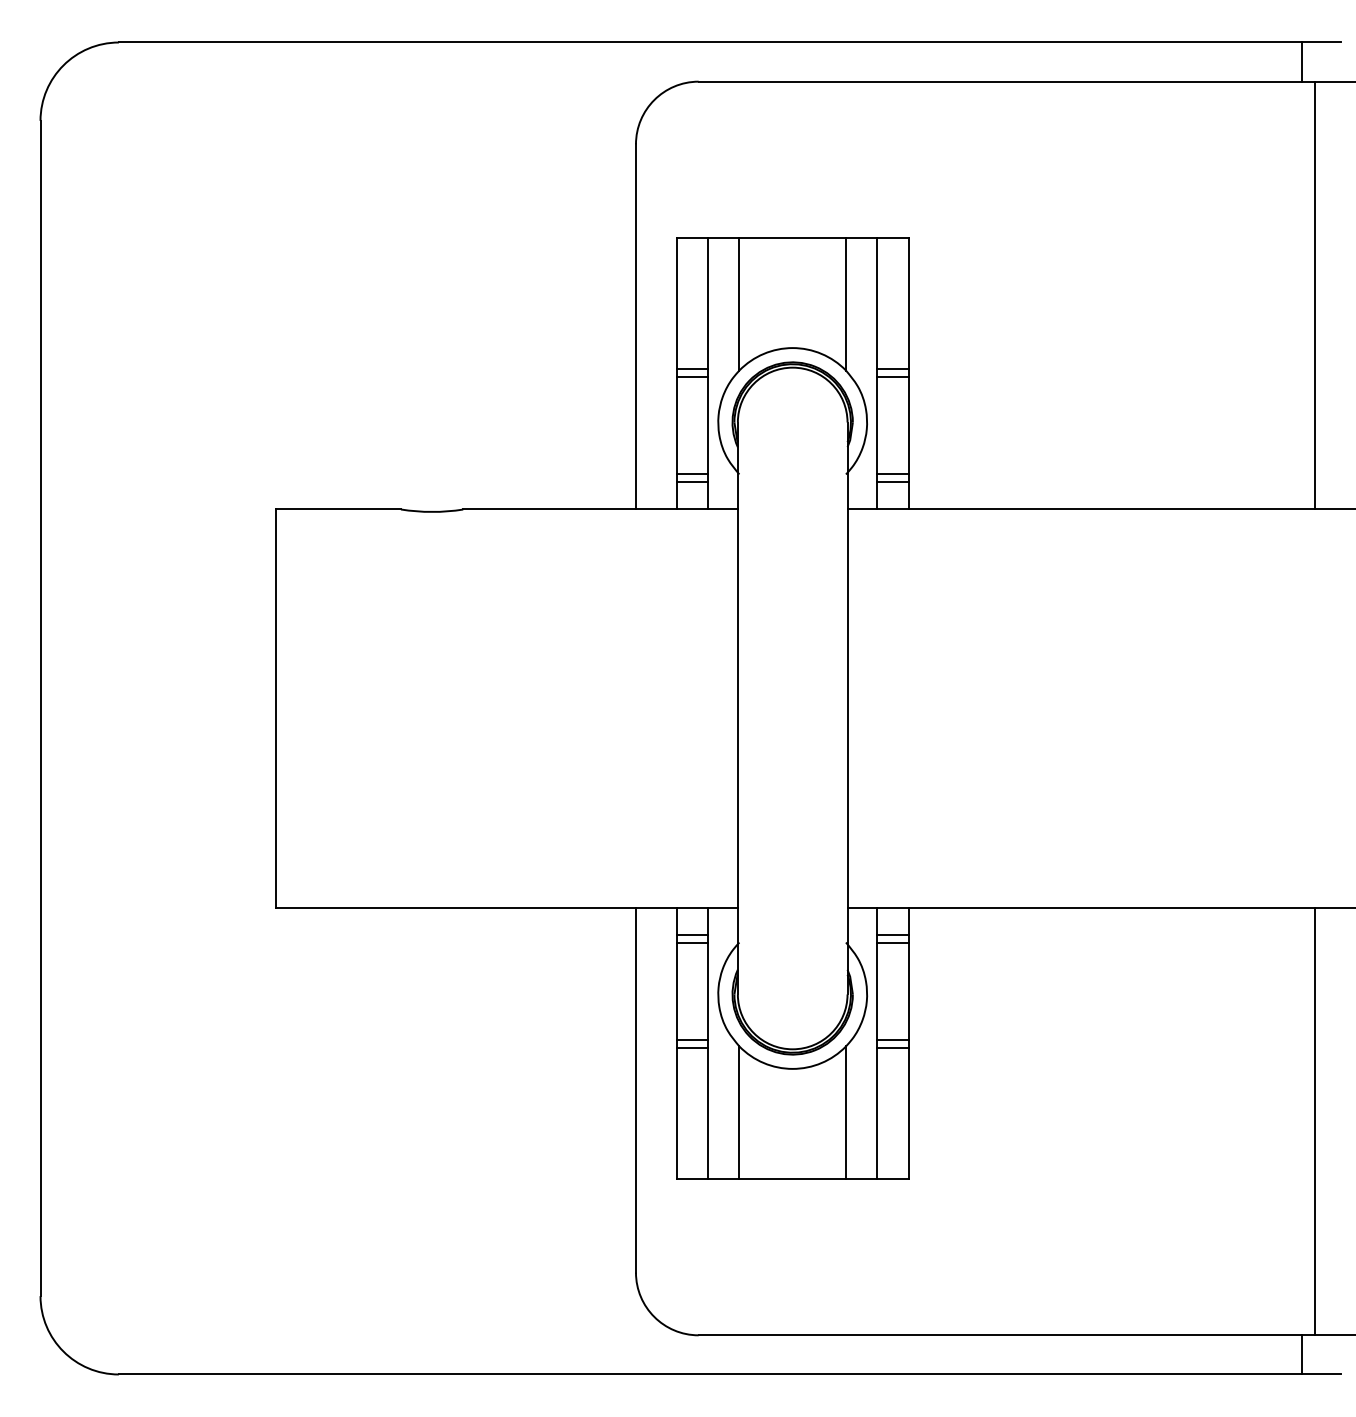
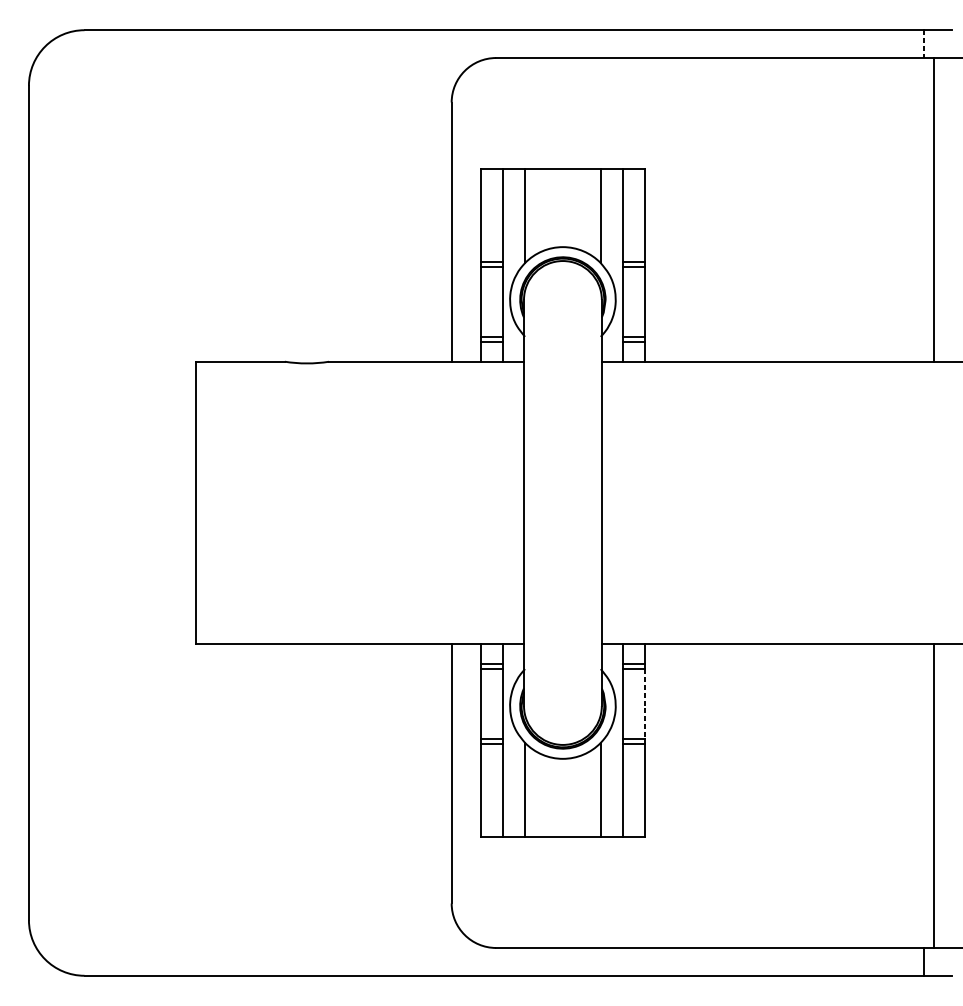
line: (1301, 62) -> (924, 44), solid -> dashed
line: (908, 991) -> (645, 703), solid -> dashed

